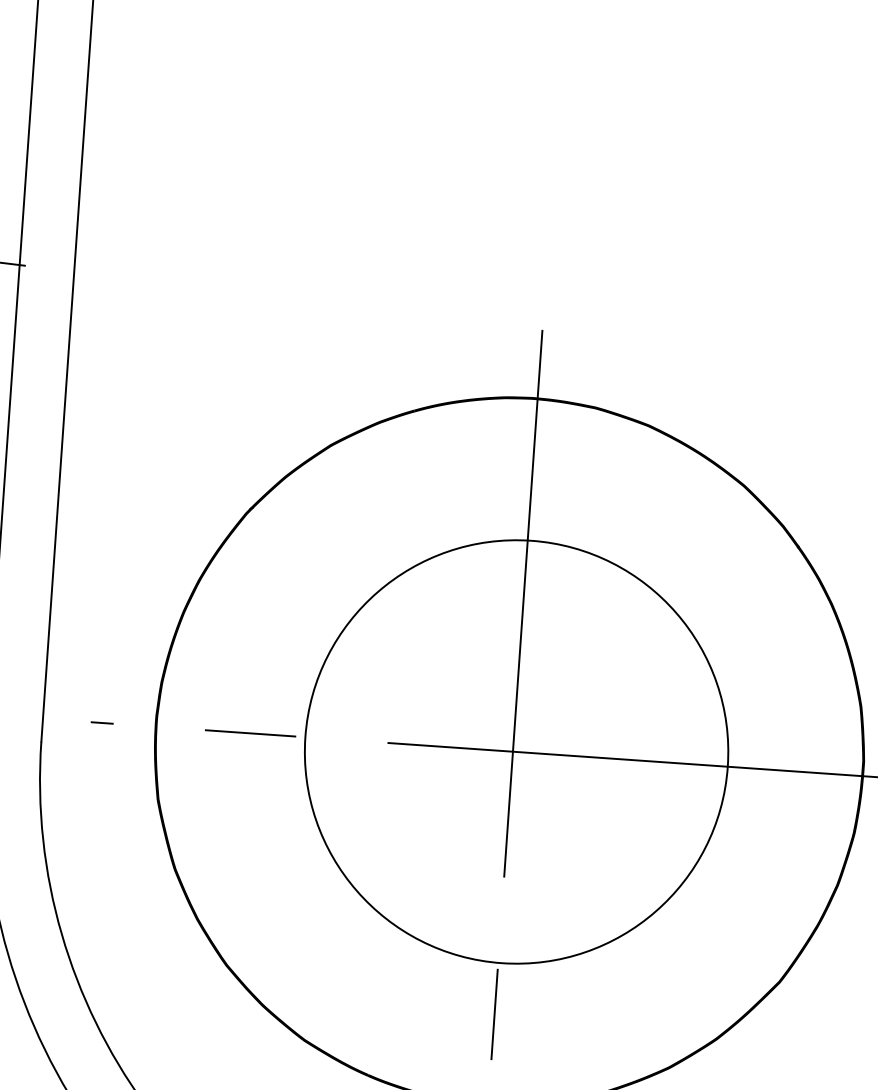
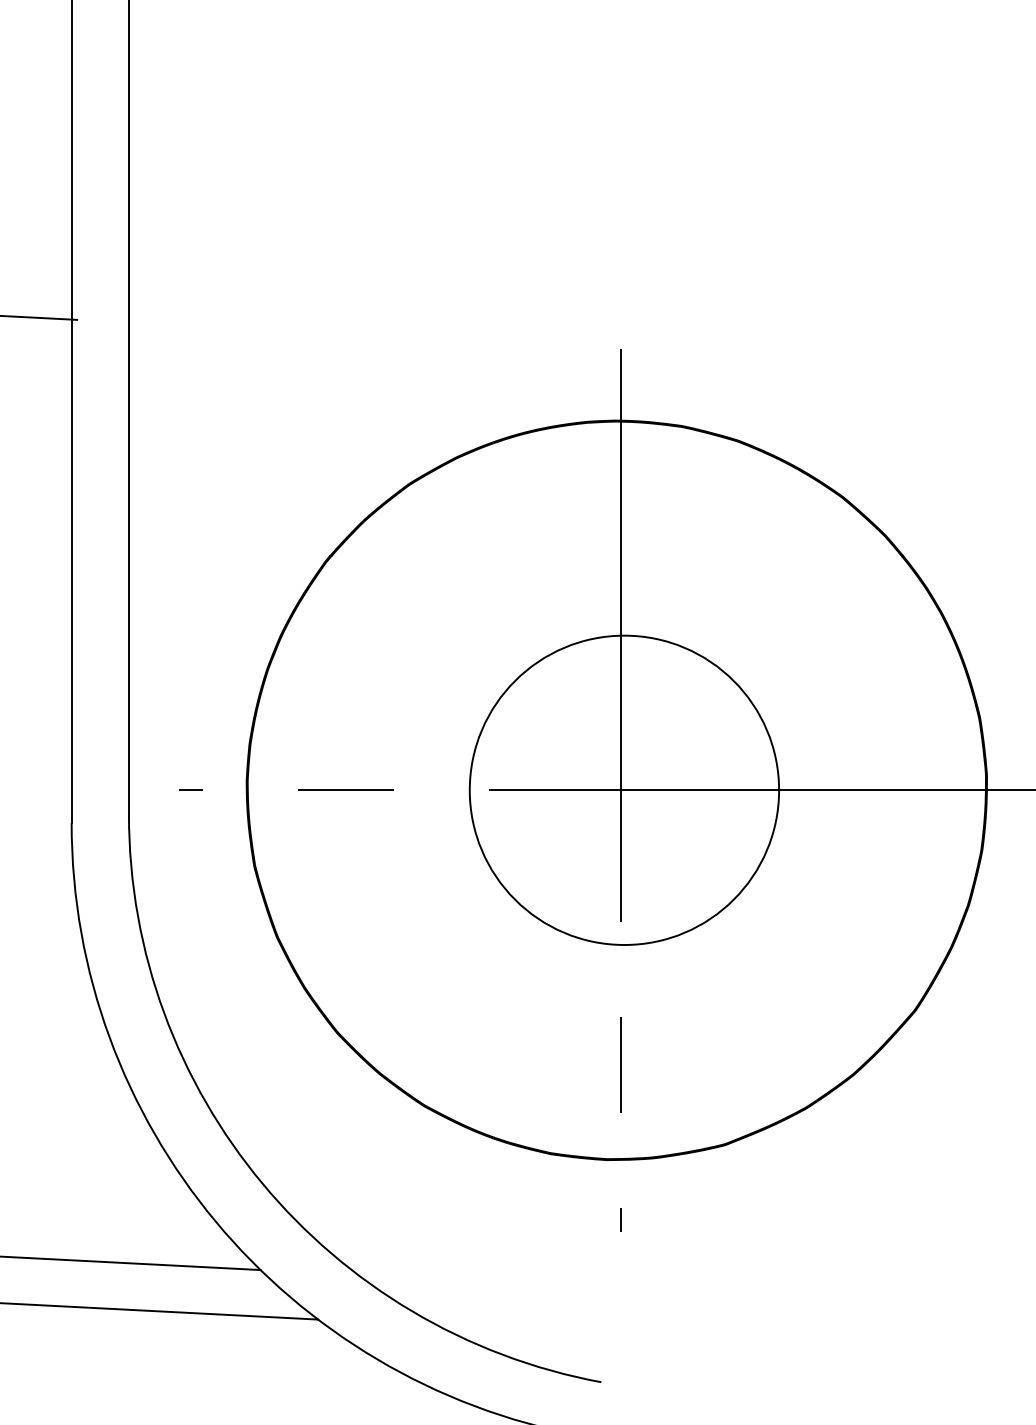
circle: (516, 752) -> (624, 790), size x0.7

